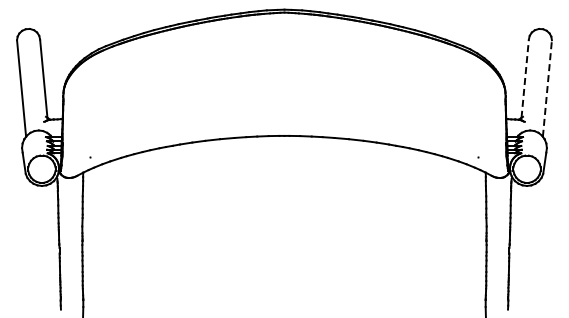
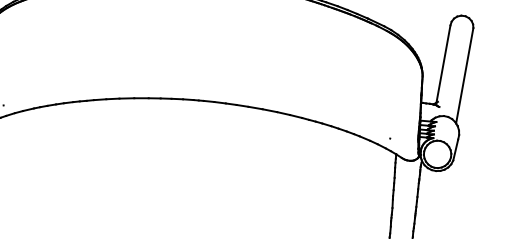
line: (525, 78) -> (443, 63), dashed -> solid
line: (547, 88) -> (464, 75), dashed -> solid

